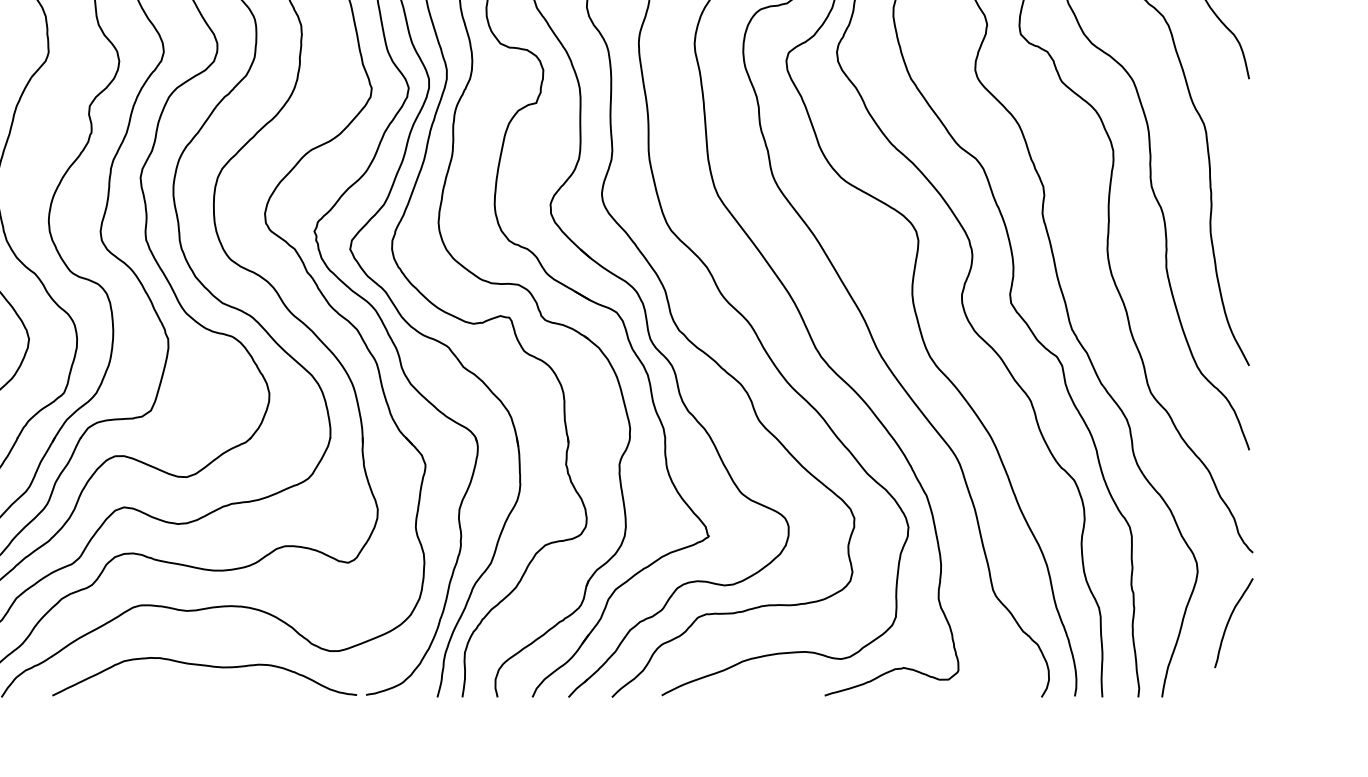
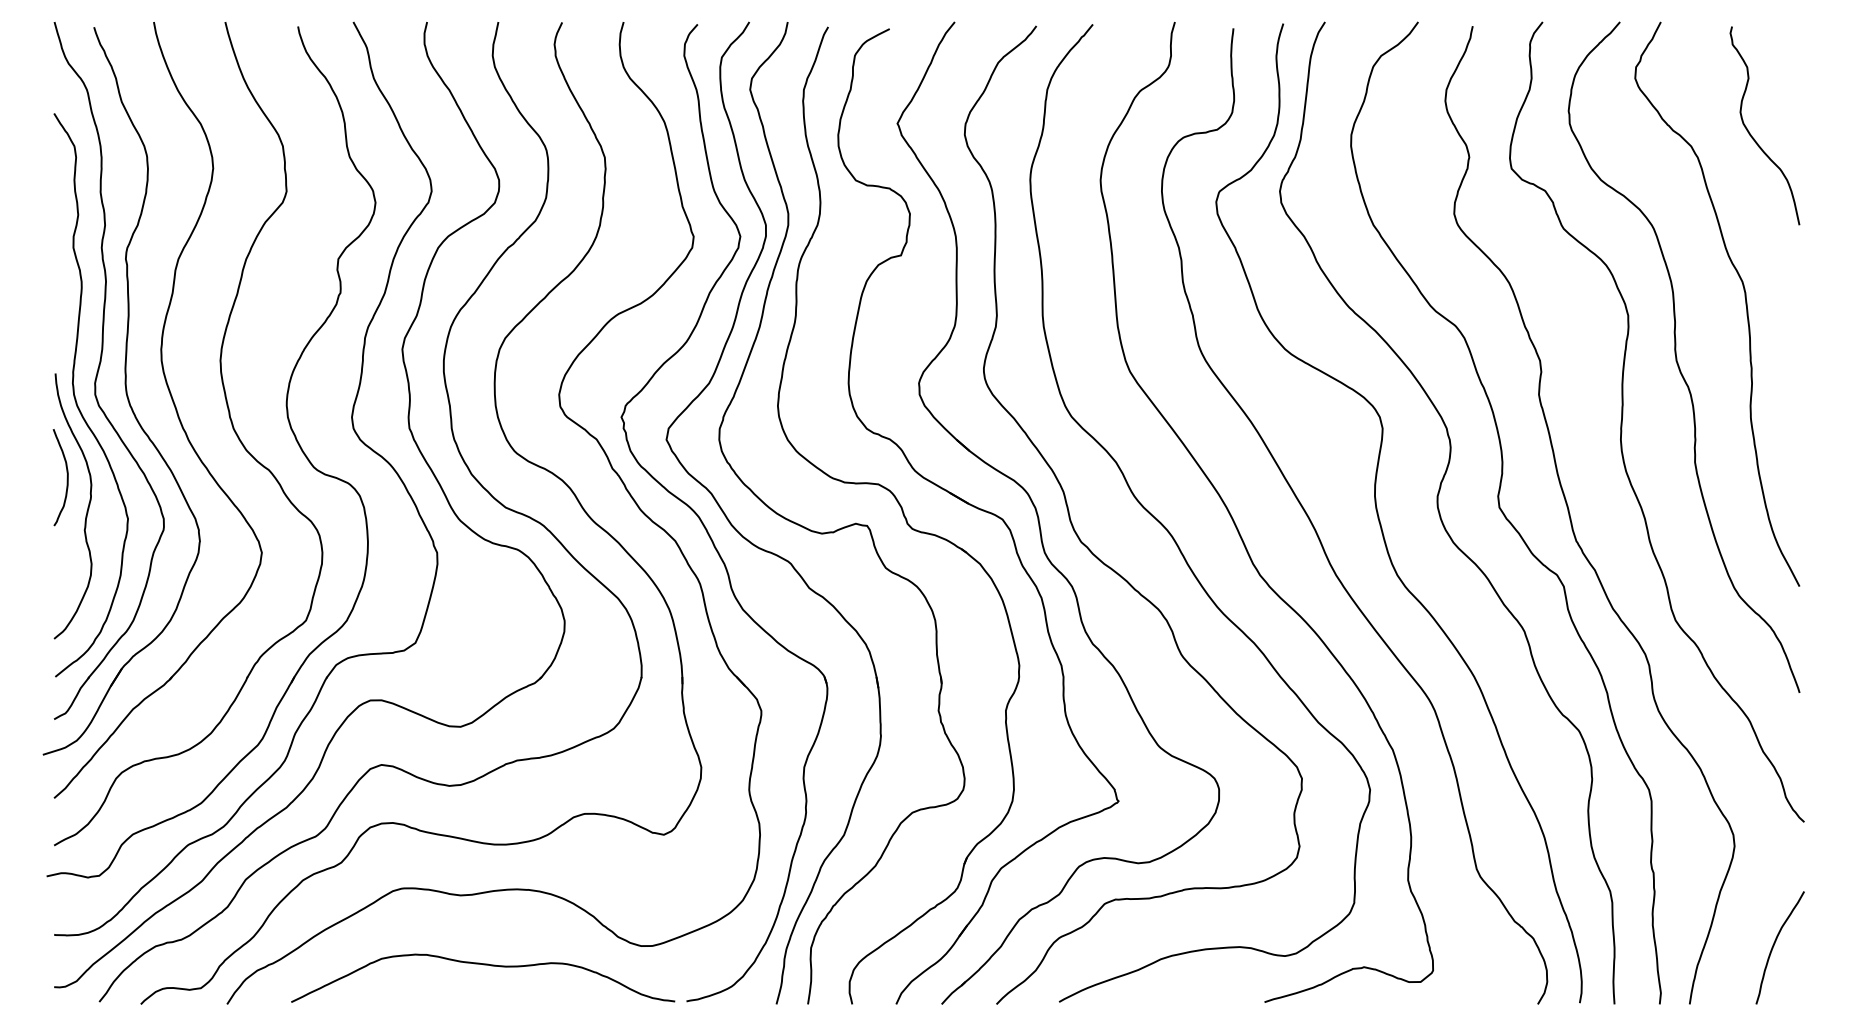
curve: (1229, 622) -> (1774, 946), moved

